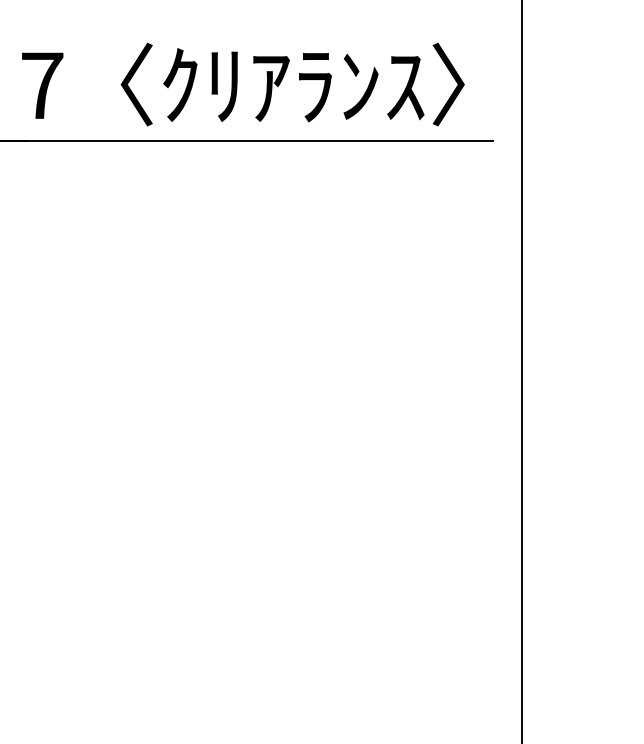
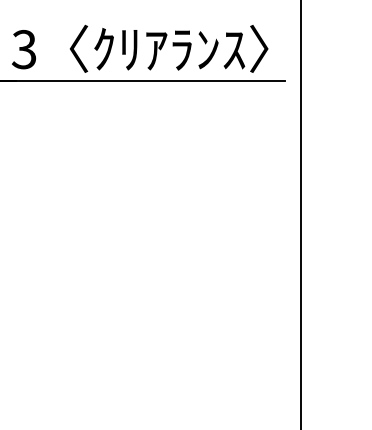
text: (40, 85) -> (23, 49), 7 -> 3

